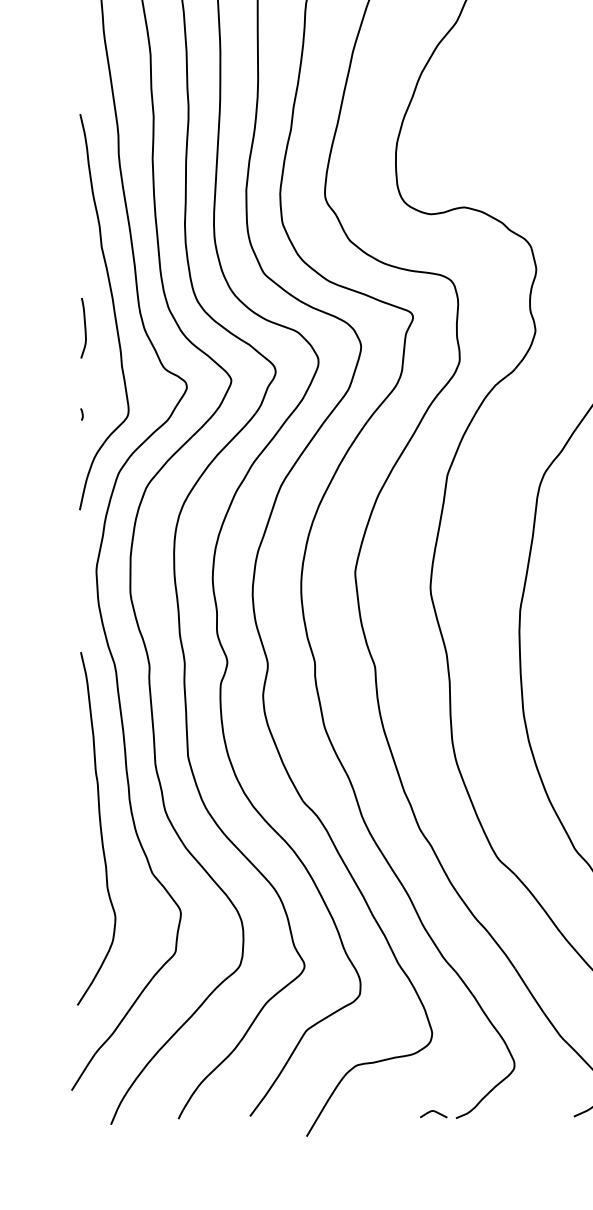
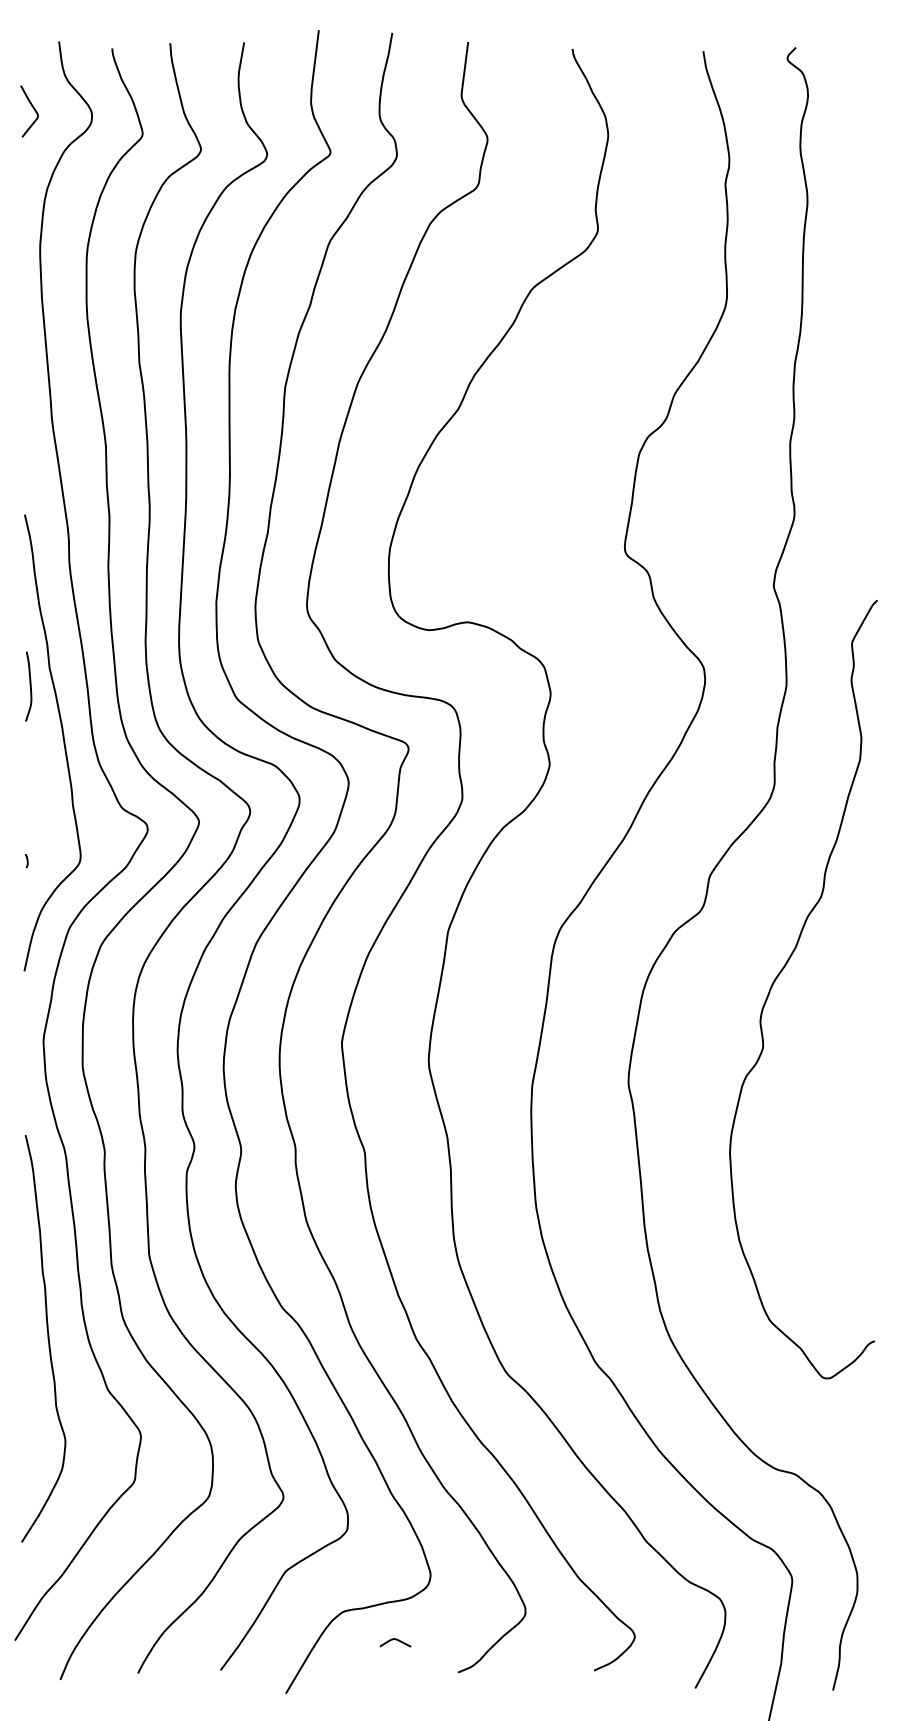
curve: (84, 328) -> (29, 686), moved
curve: (433, 1112) -> (395, 1640), moved

